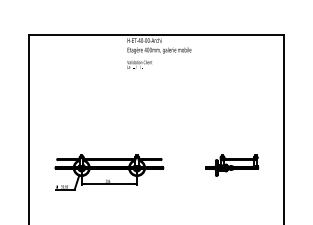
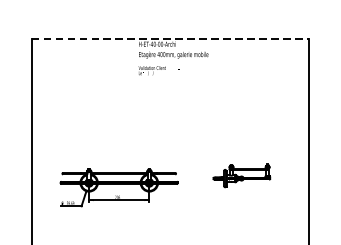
line: (156, 35) -> (170, 38), solid -> dashed
part: (232, 165) -> (242, 175), moved

